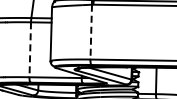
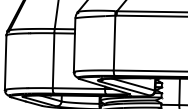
line: (91, 32) -> (114, 43), dashed -> solid
line: (30, 50) -> (53, 61), dashed -> solid

